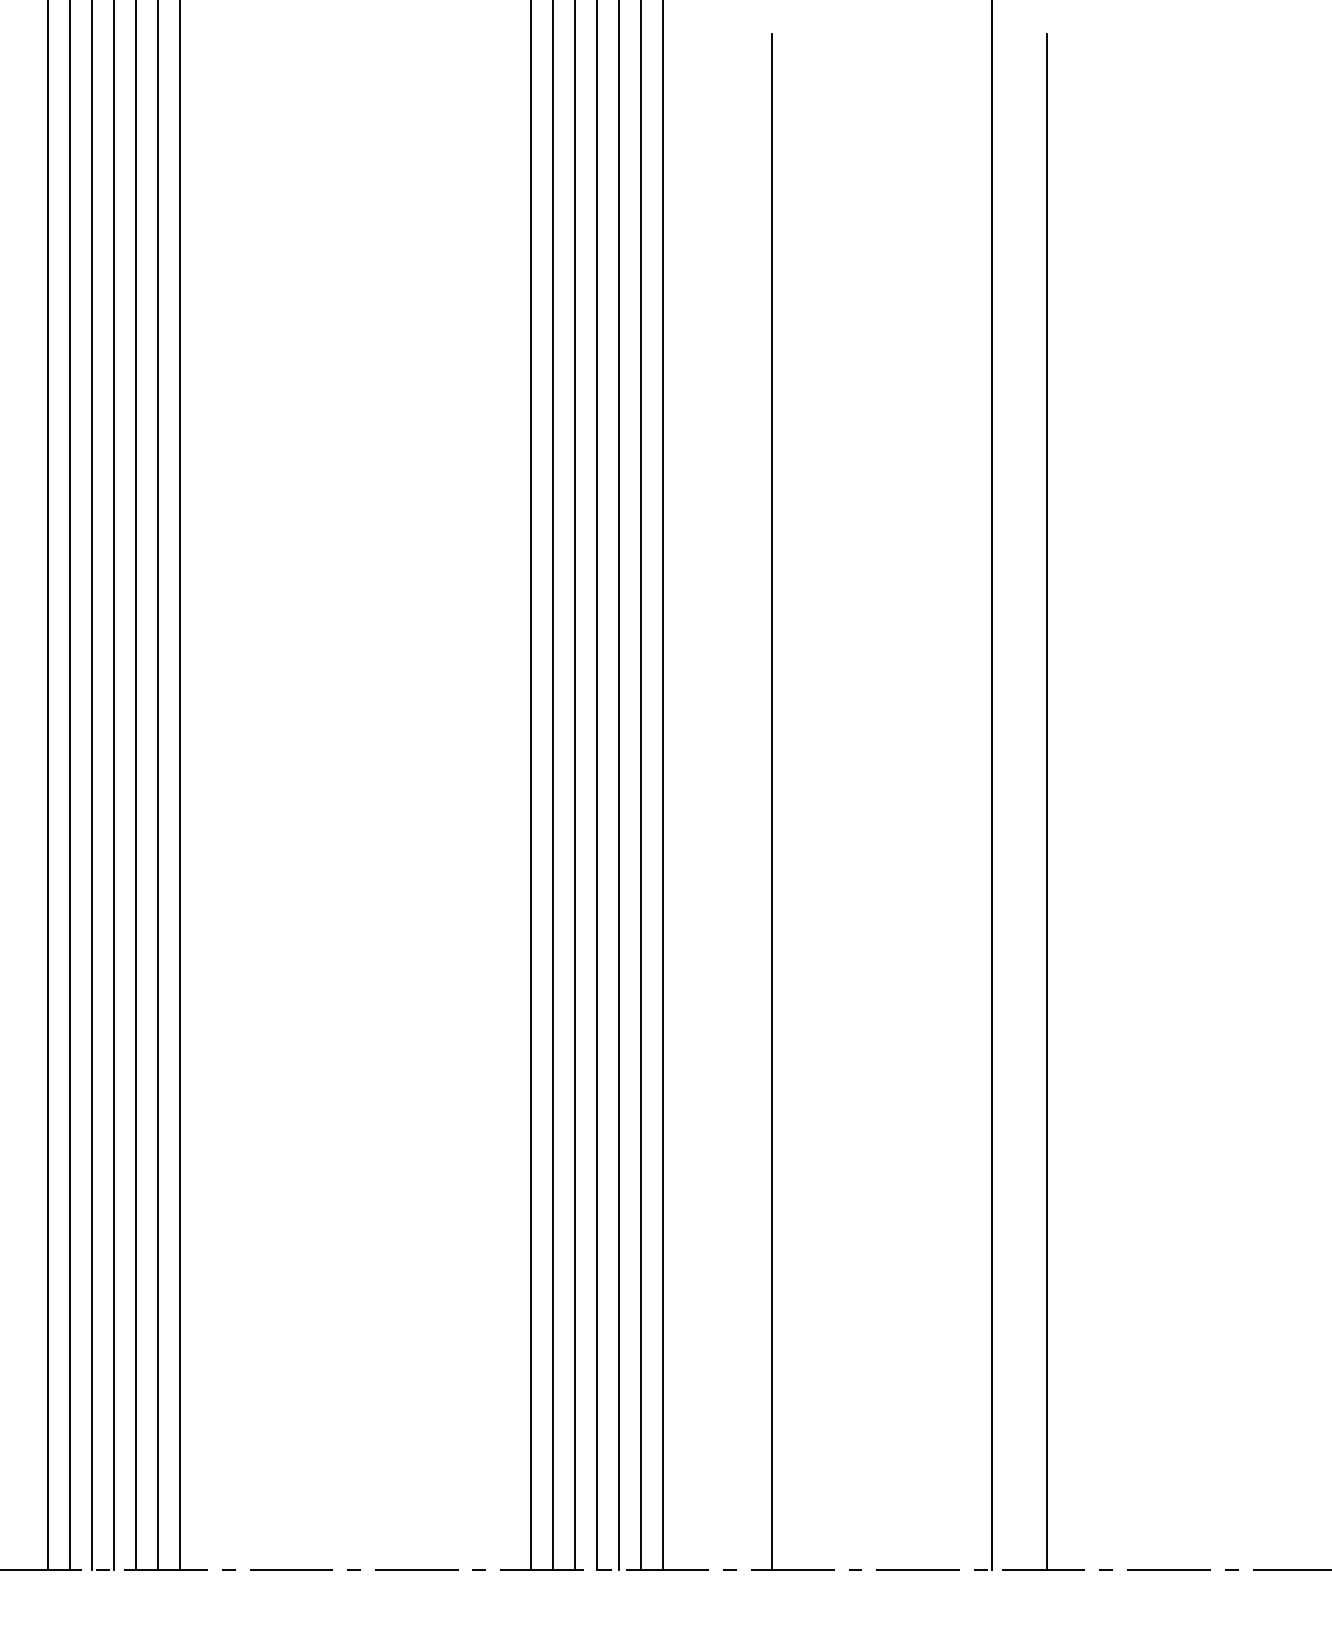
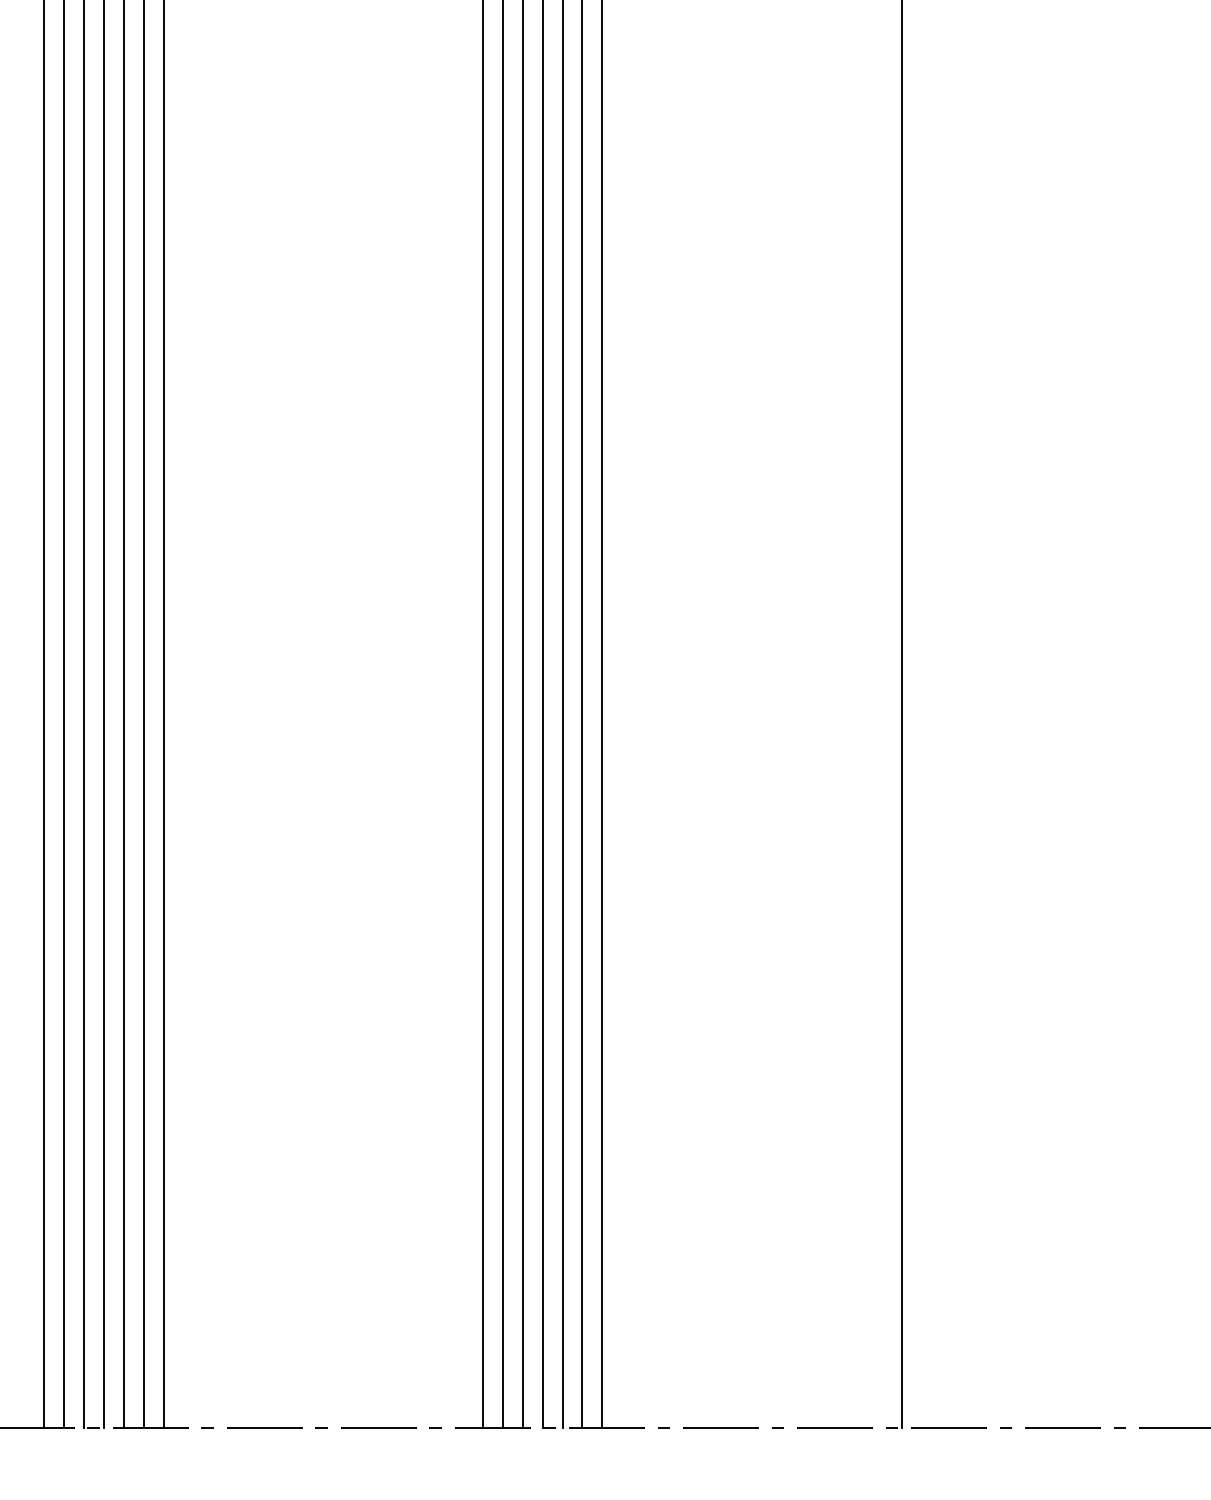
line: (772, 801) -> (702, 729), removed
line: (1046, 801) -> (951, 729), removed

